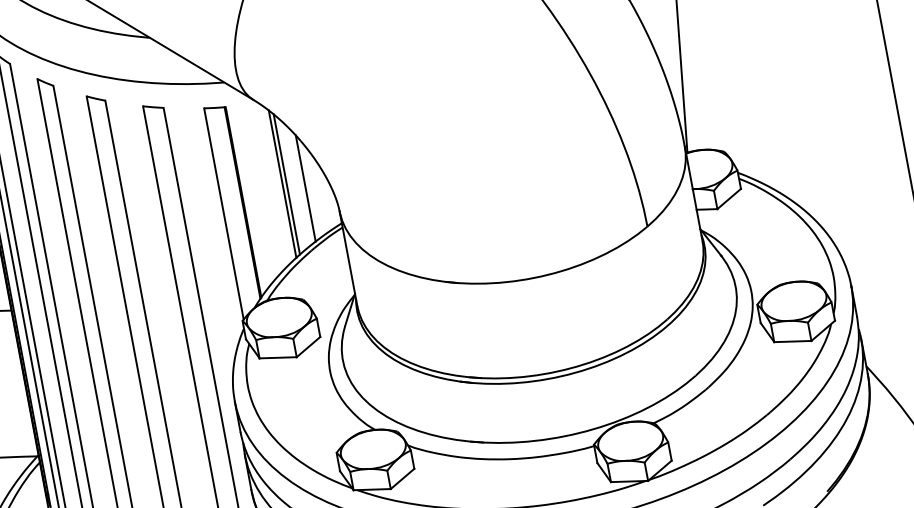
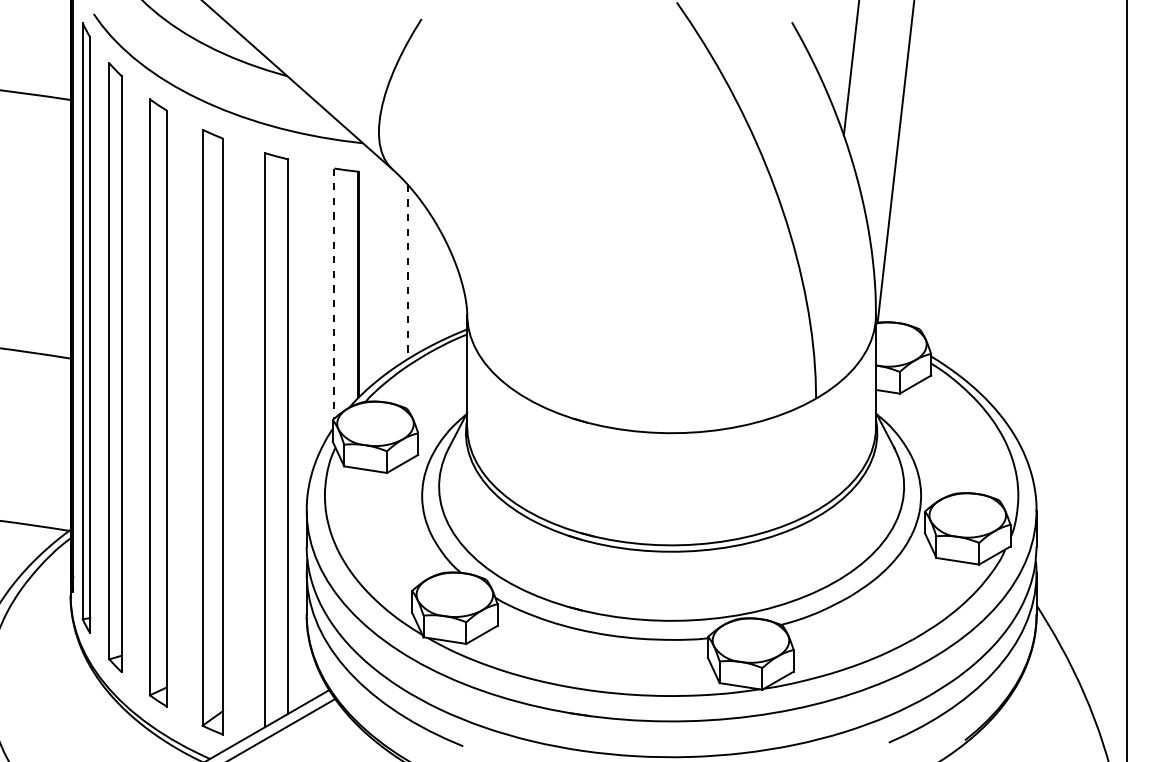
line: (282, 184) -> (407, 272), solid -> dashed
line: (286, 184) -> (412, 273), removed
line: (305, 188) -> (433, 281), removed
line: (224, 214) -> (334, 294), solid -> dashed

